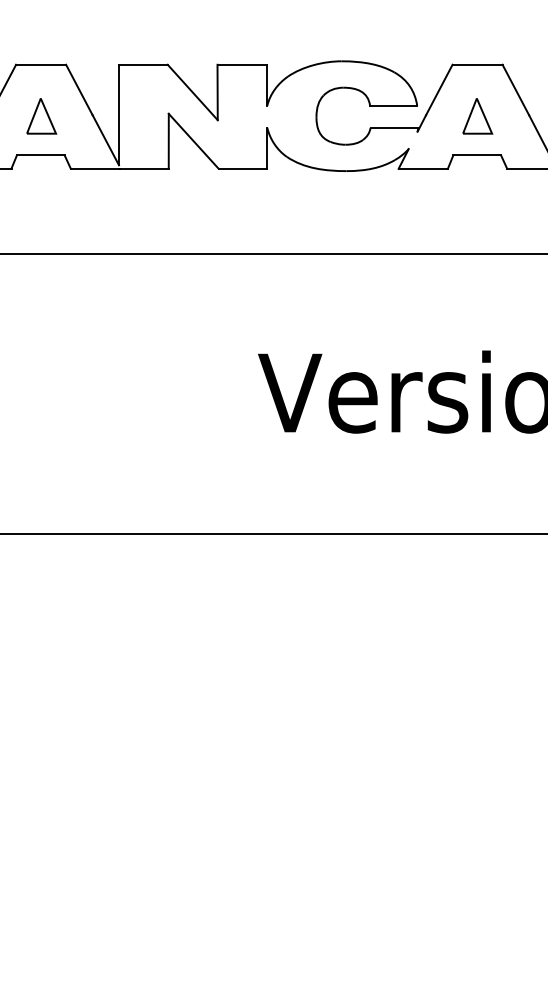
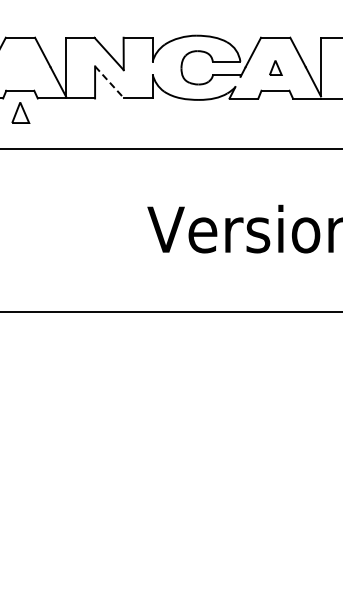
part: (41, 115) -> (20, 112), moved
part: (477, 115) -> (275, 67), size x0.7
line: (193, 141) -> (109, 82), solid -> dashed

